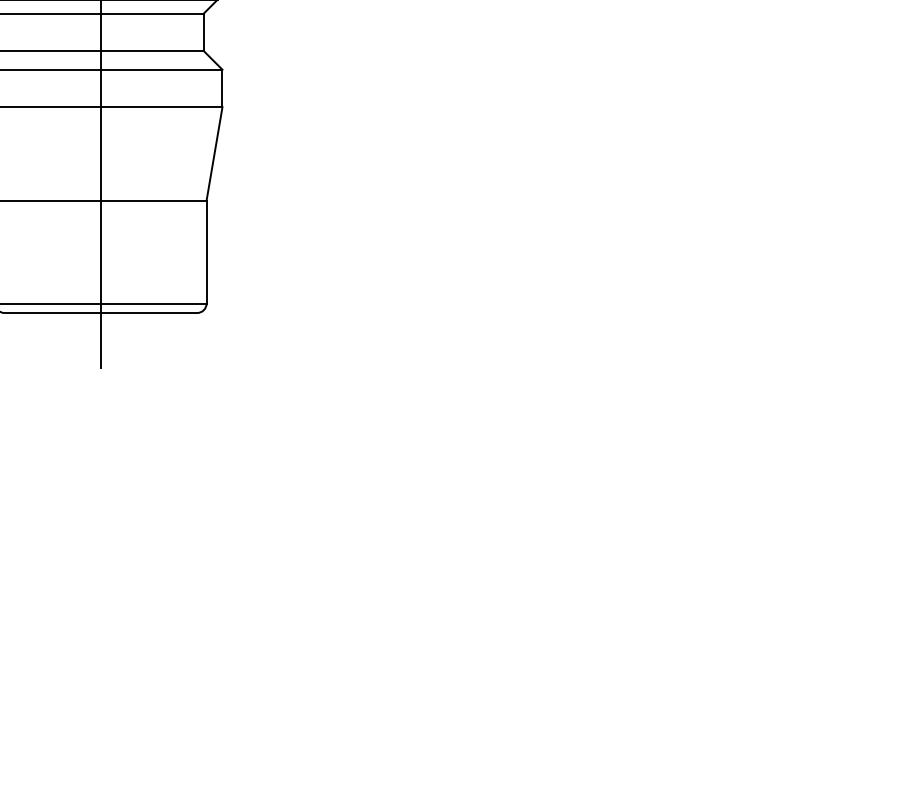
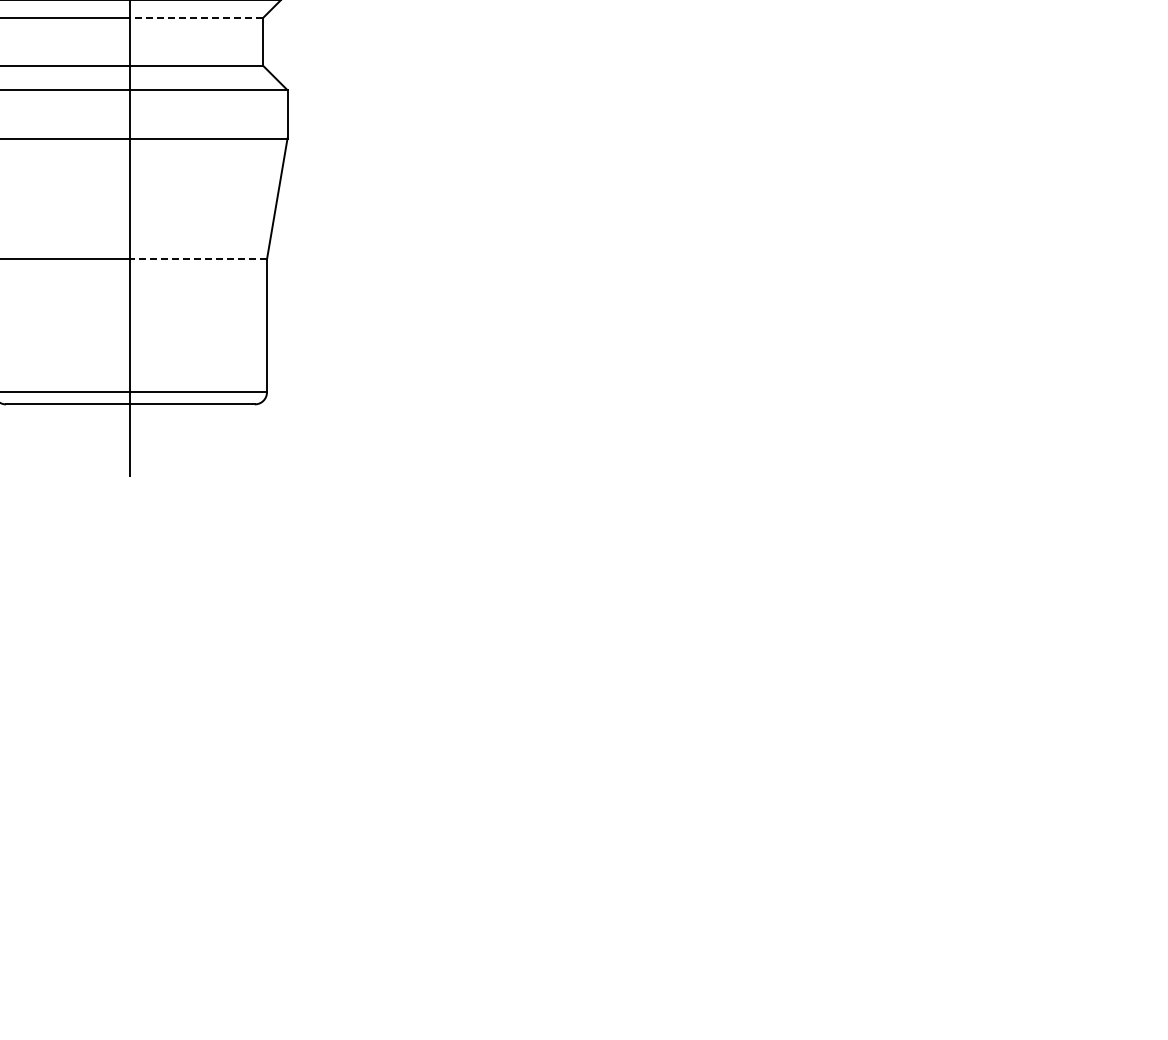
line: (151, 13) -> (196, 17), solid -> dashed
line: (153, 200) -> (198, 259), solid -> dashed

